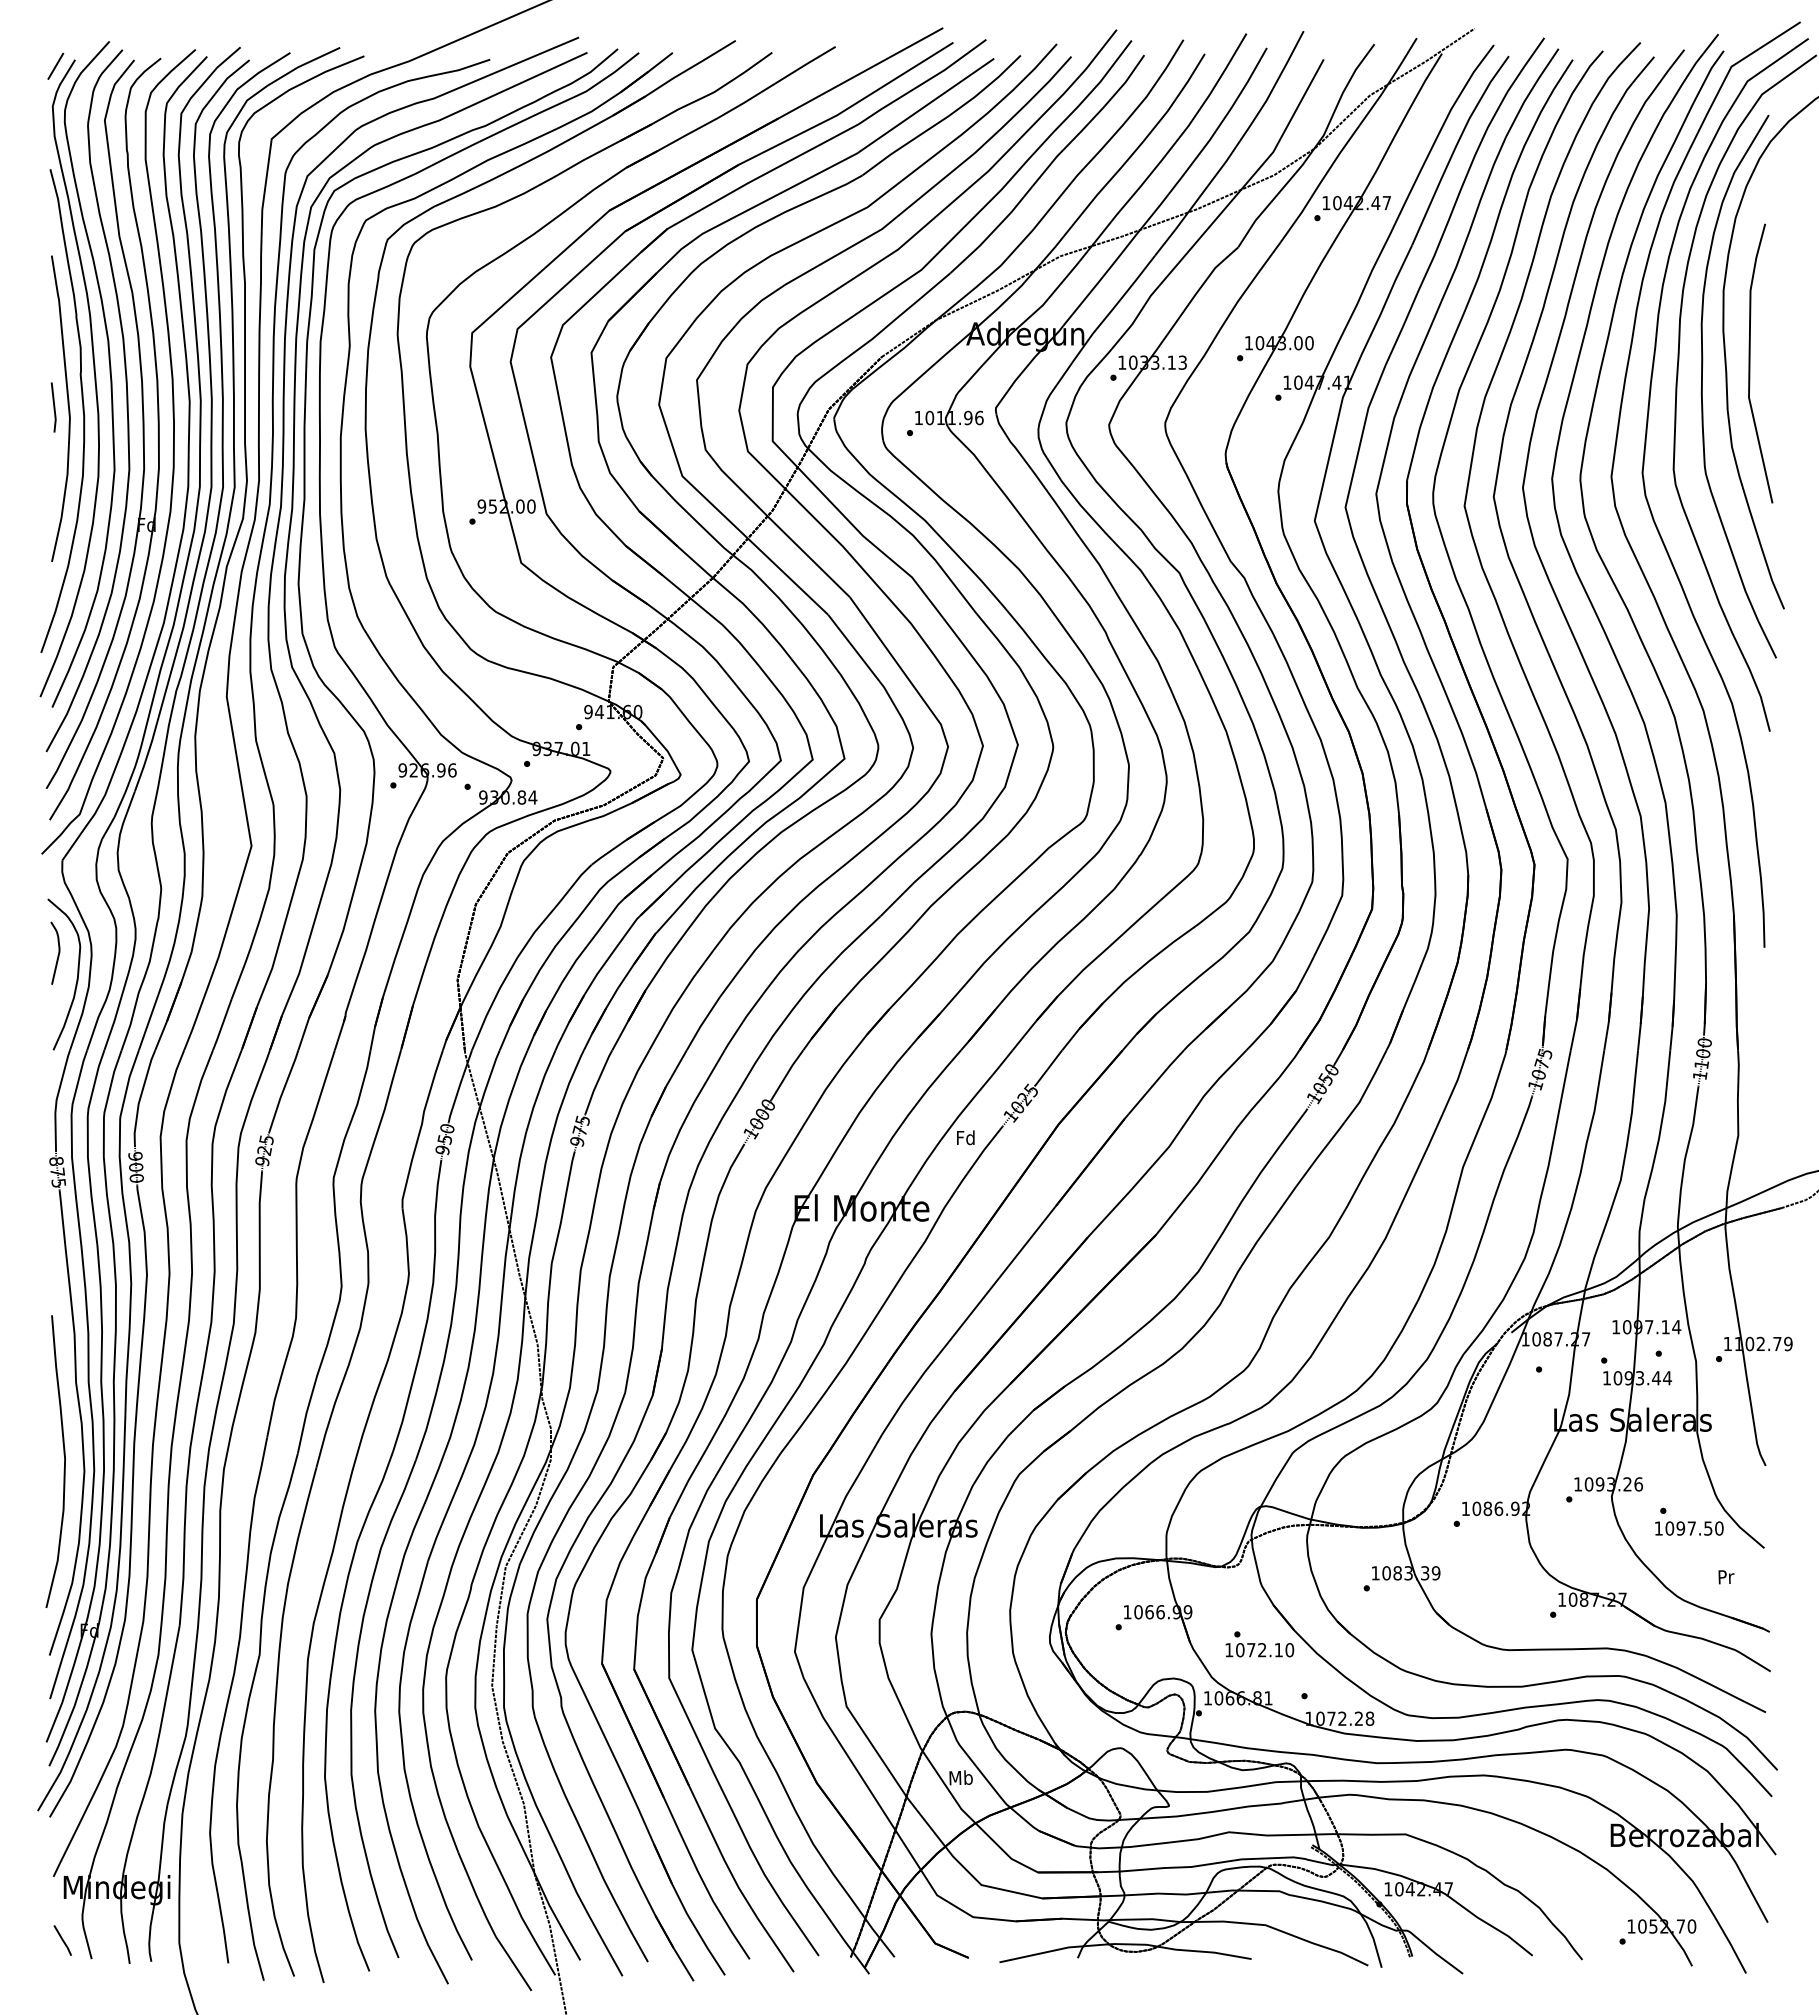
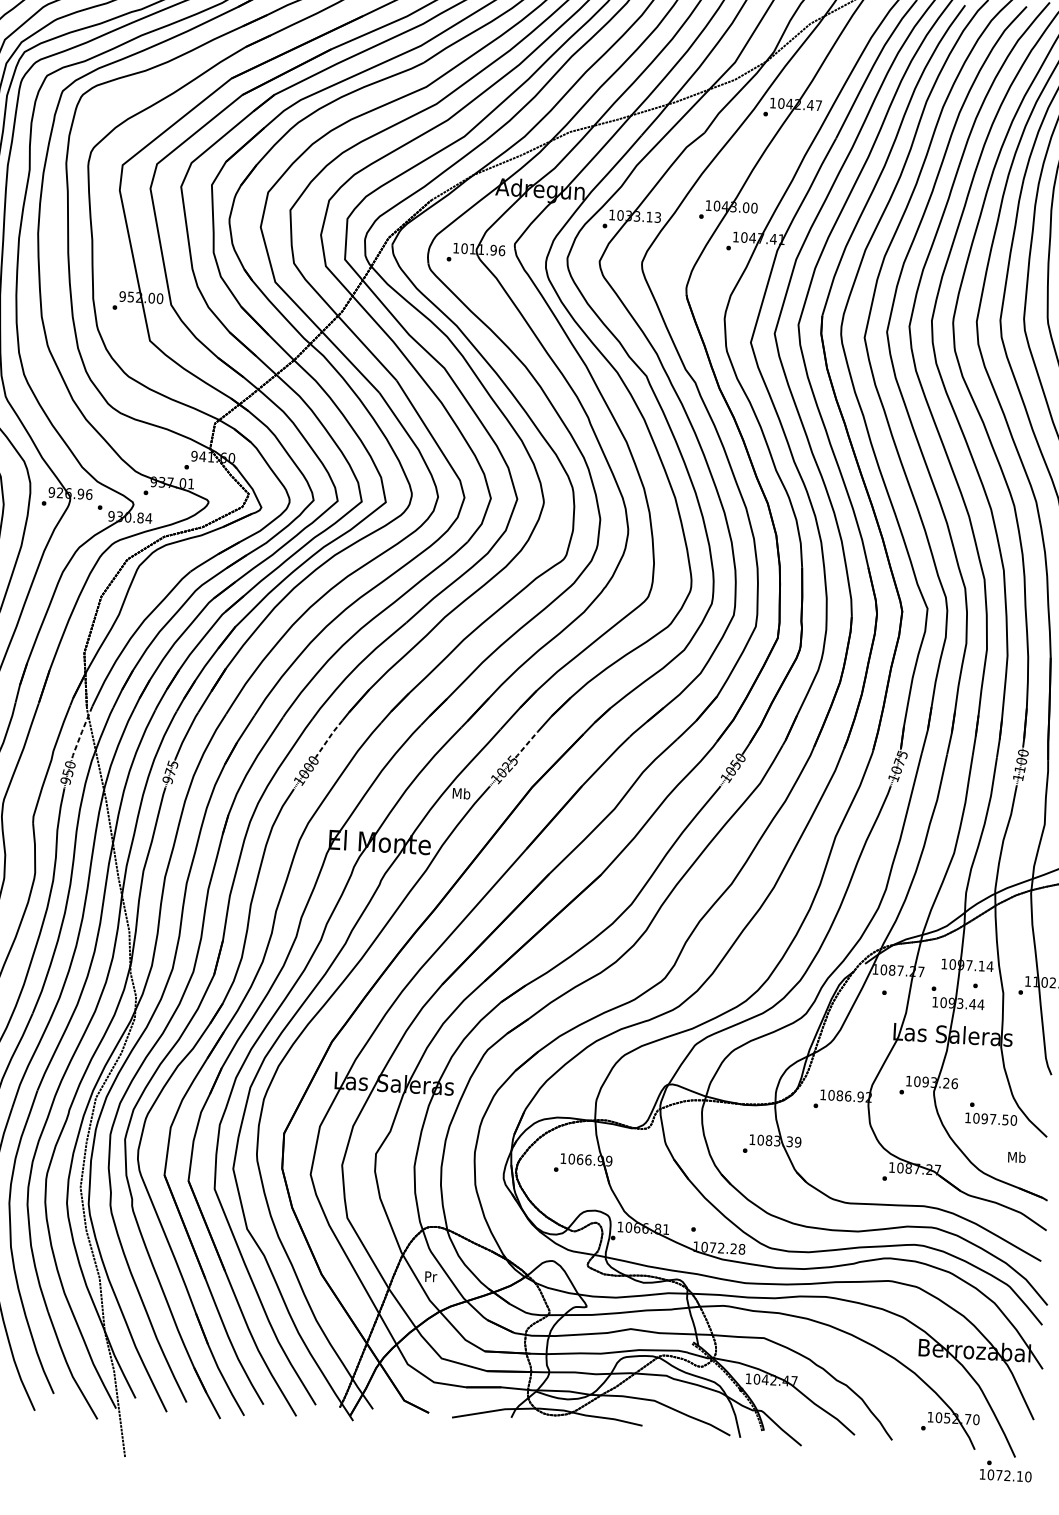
line: (1048, 1068) -> (526, 744), solid -> dashed
line: (786, 1074) -> (328, 738), solid -> dashed
line: (459, 1086) -> (81, 733), solid -> dashed
text: (965, 1137) -> (461, 793), Fd -> Mb
text: (1725, 1576) -> (1016, 1156), Pr -> Mb
text: (1259, 1644) -> (1005, 1471), moved
text: (960, 1777) -> (430, 1276), Mb -> Pr

